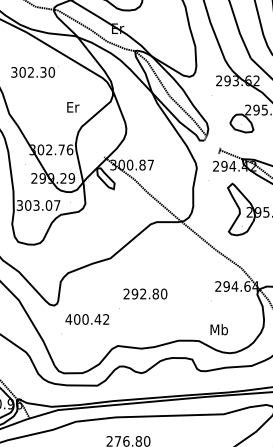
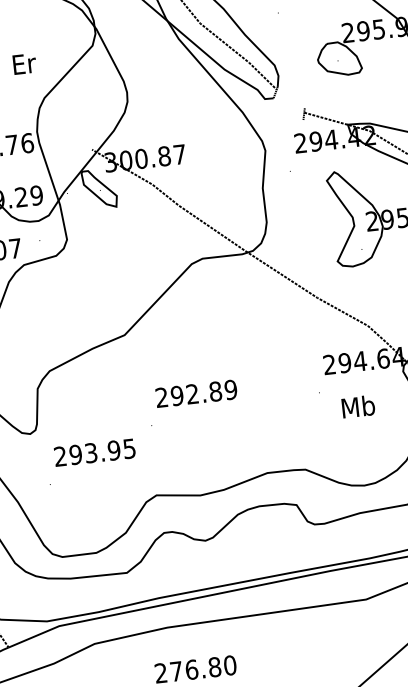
text: (163, 294) -> (229, 390), 292.80 -> 292.89
text: (87, 319) -> (94, 452), 400.42 -> 293.95
text: (218, 329) -> (356, 406), moved

